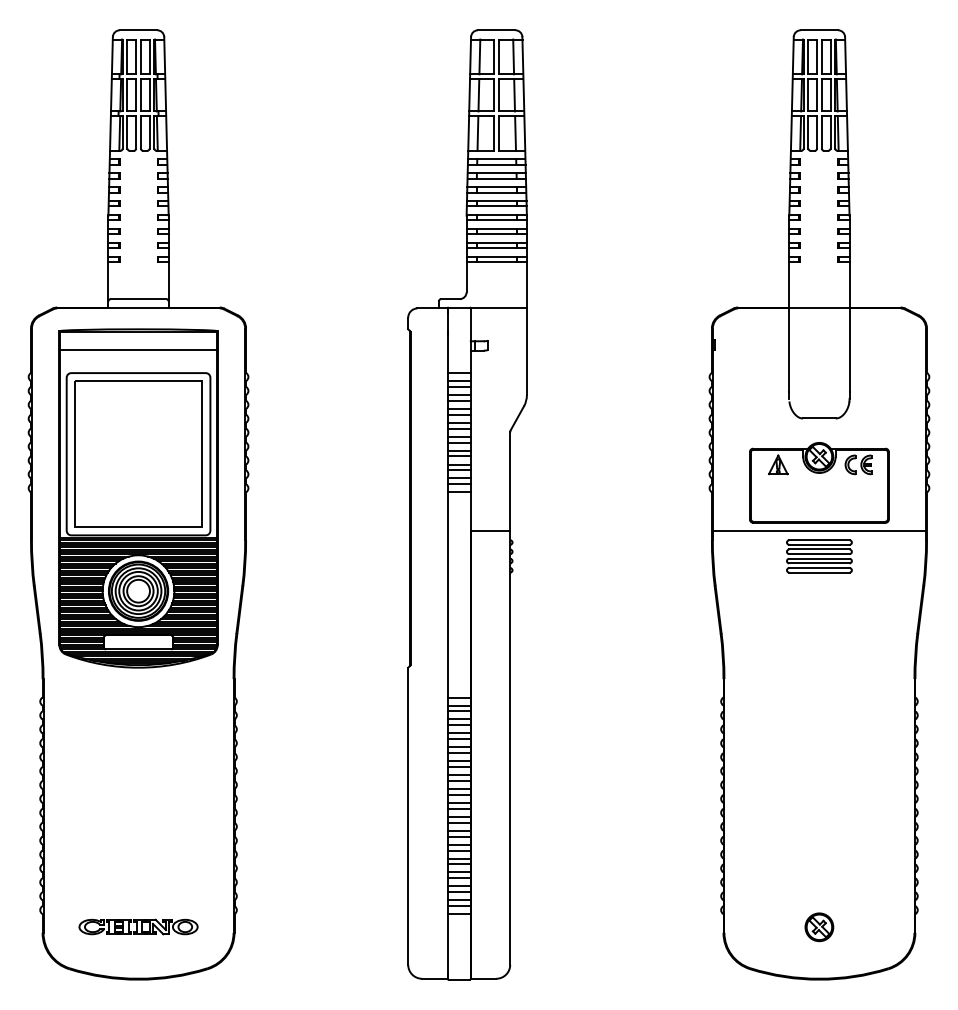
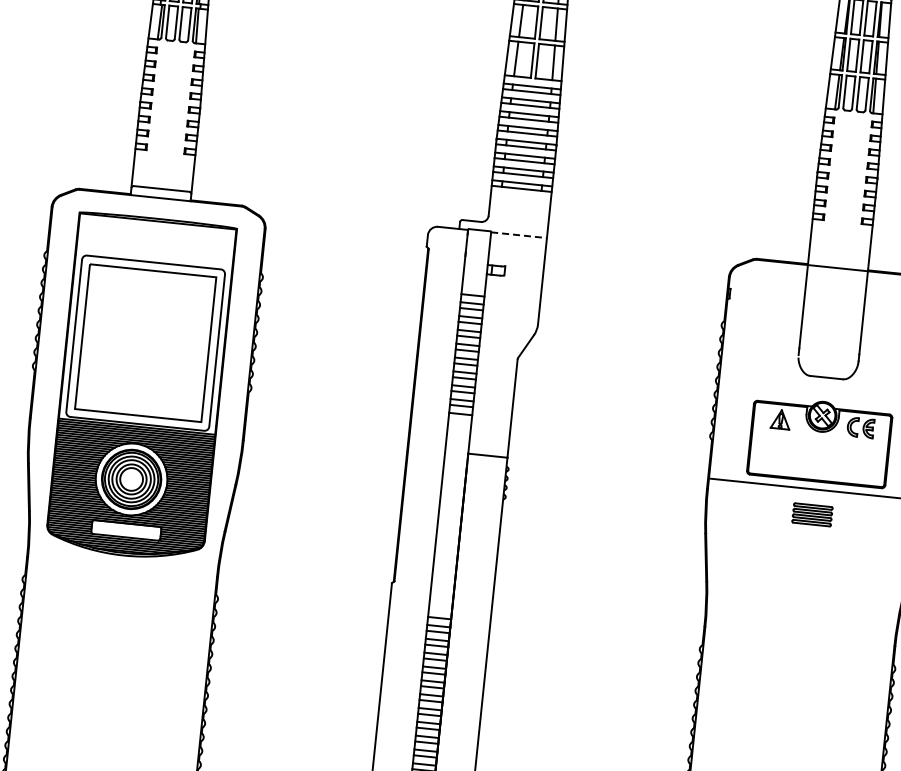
line: (499, 308) -> (519, 235), solid -> dashed
line: (138, 350) -> (156, 240), removed
part: (819, 556) -> (812, 514), size x0.6

